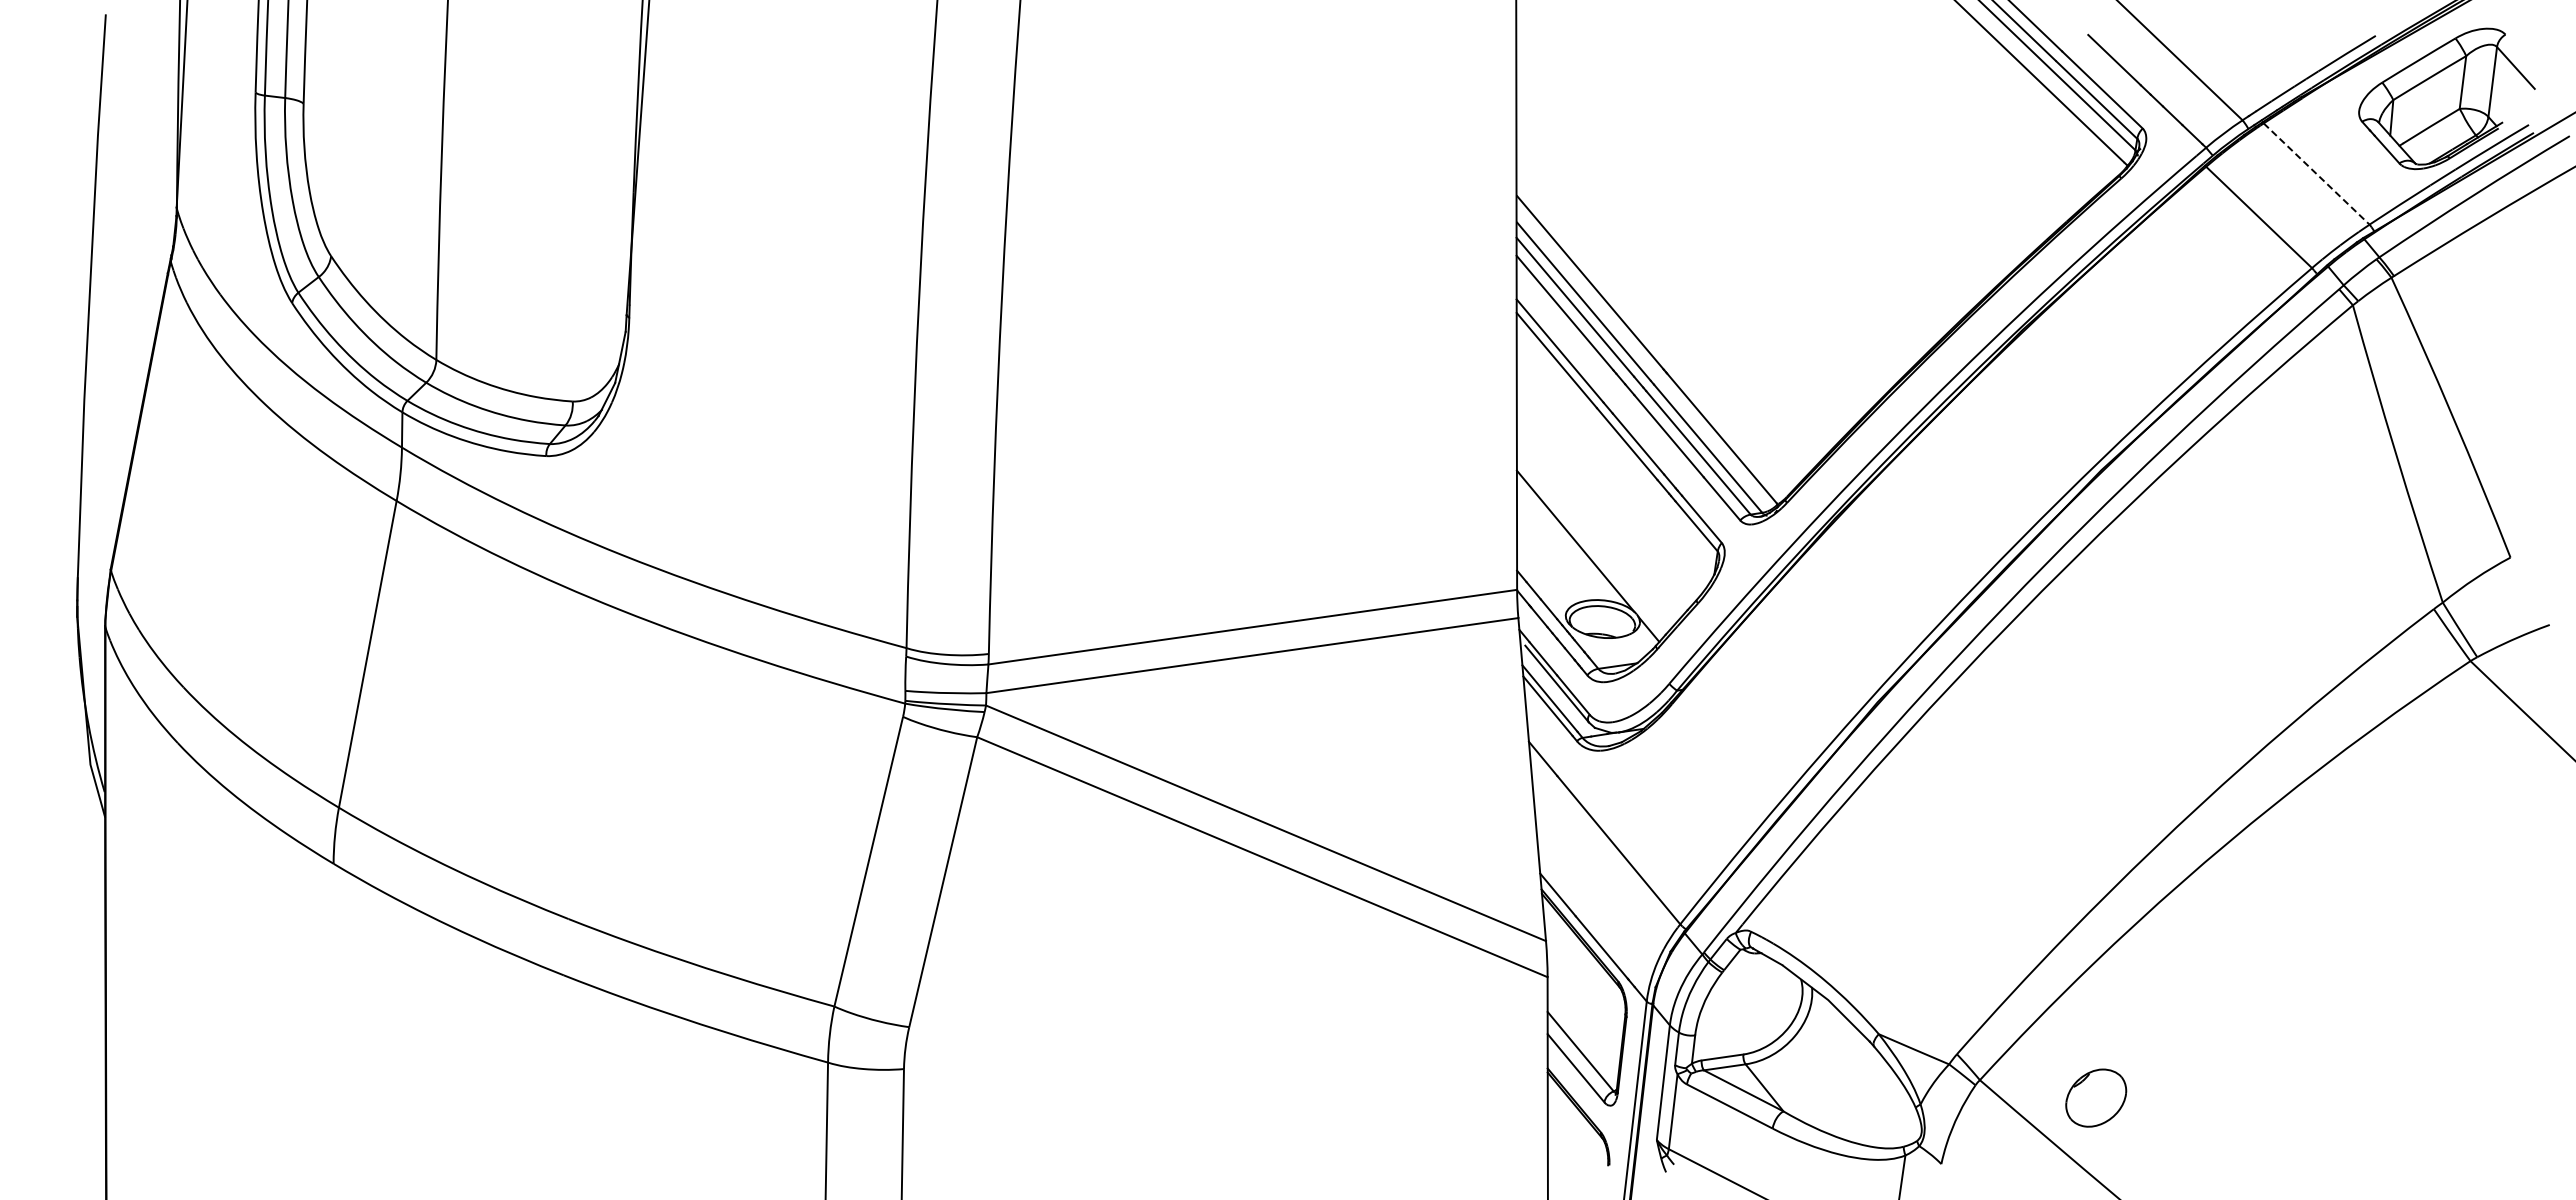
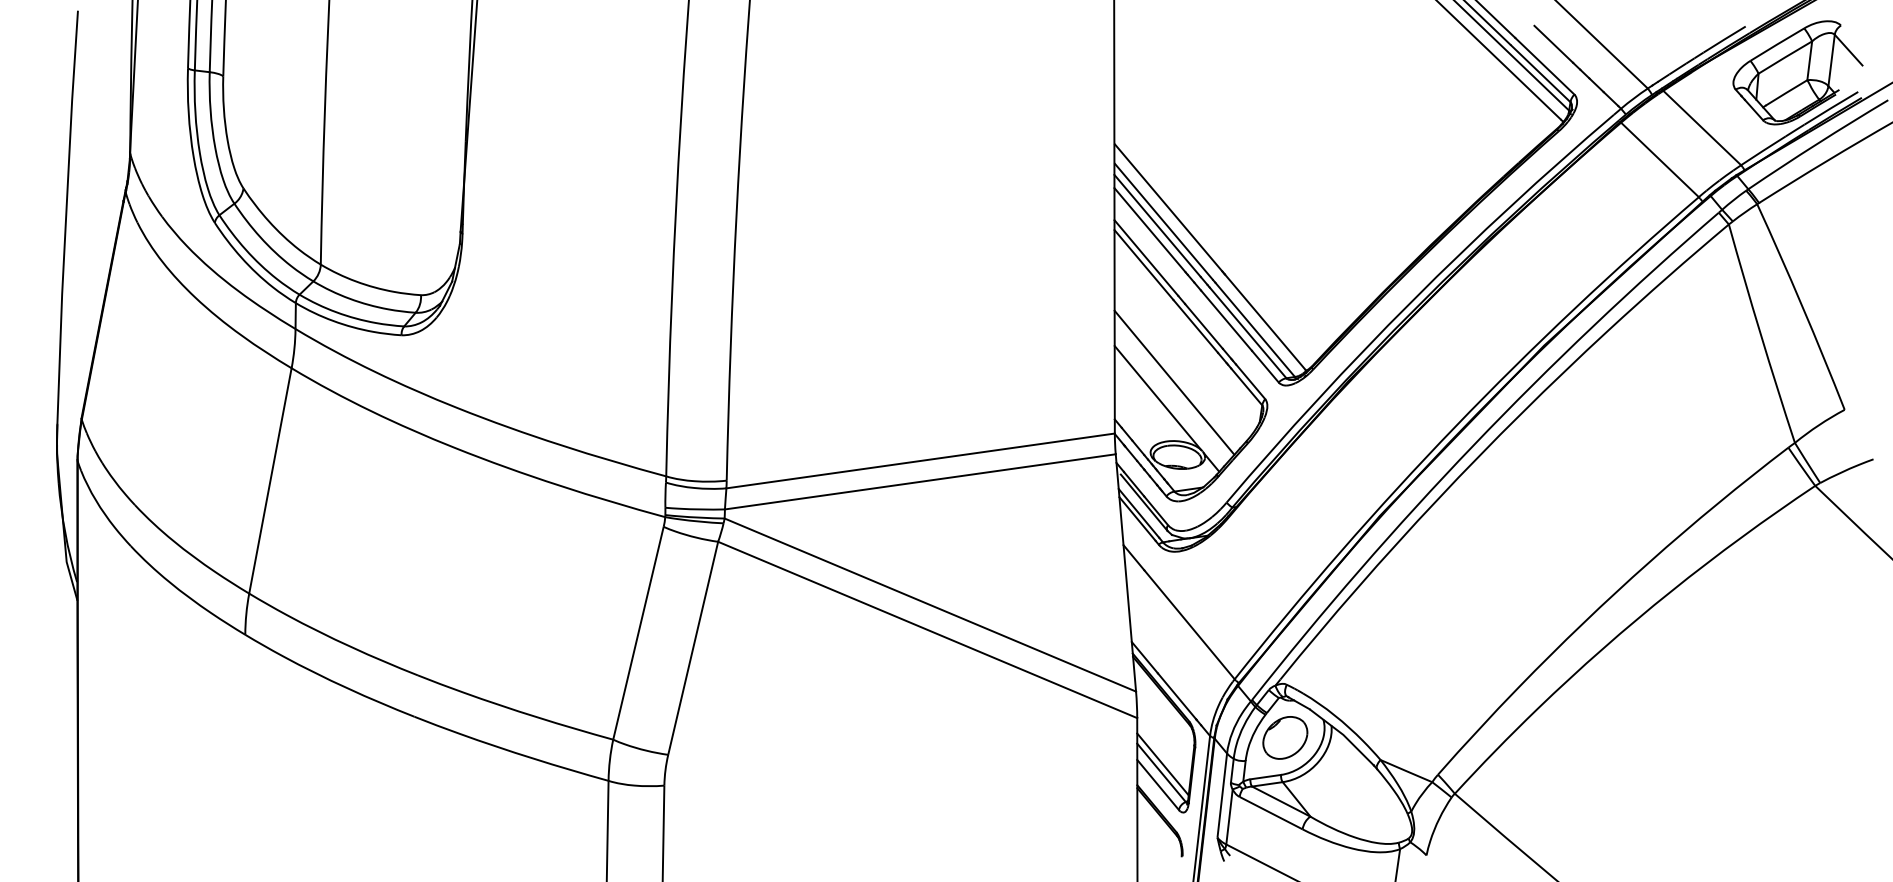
line: (2317, 174) -> (1702, 128), dashed -> solid
line: (1597, 520) -> (1173, 382), added
line: (1582, 1040) -> (1162, 764), added
part: (2096, 1097) -> (1285, 737), moved

